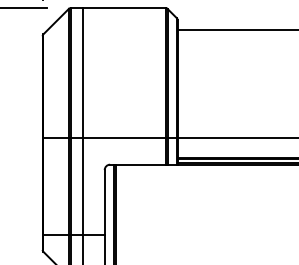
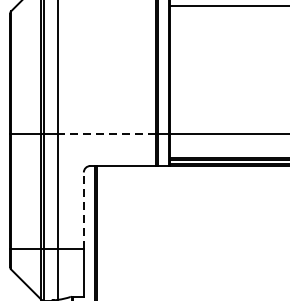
line: (123, 137) -> (106, 133), solid -> dashed
line: (104, 201) -> (83, 209), solid -> dashed

